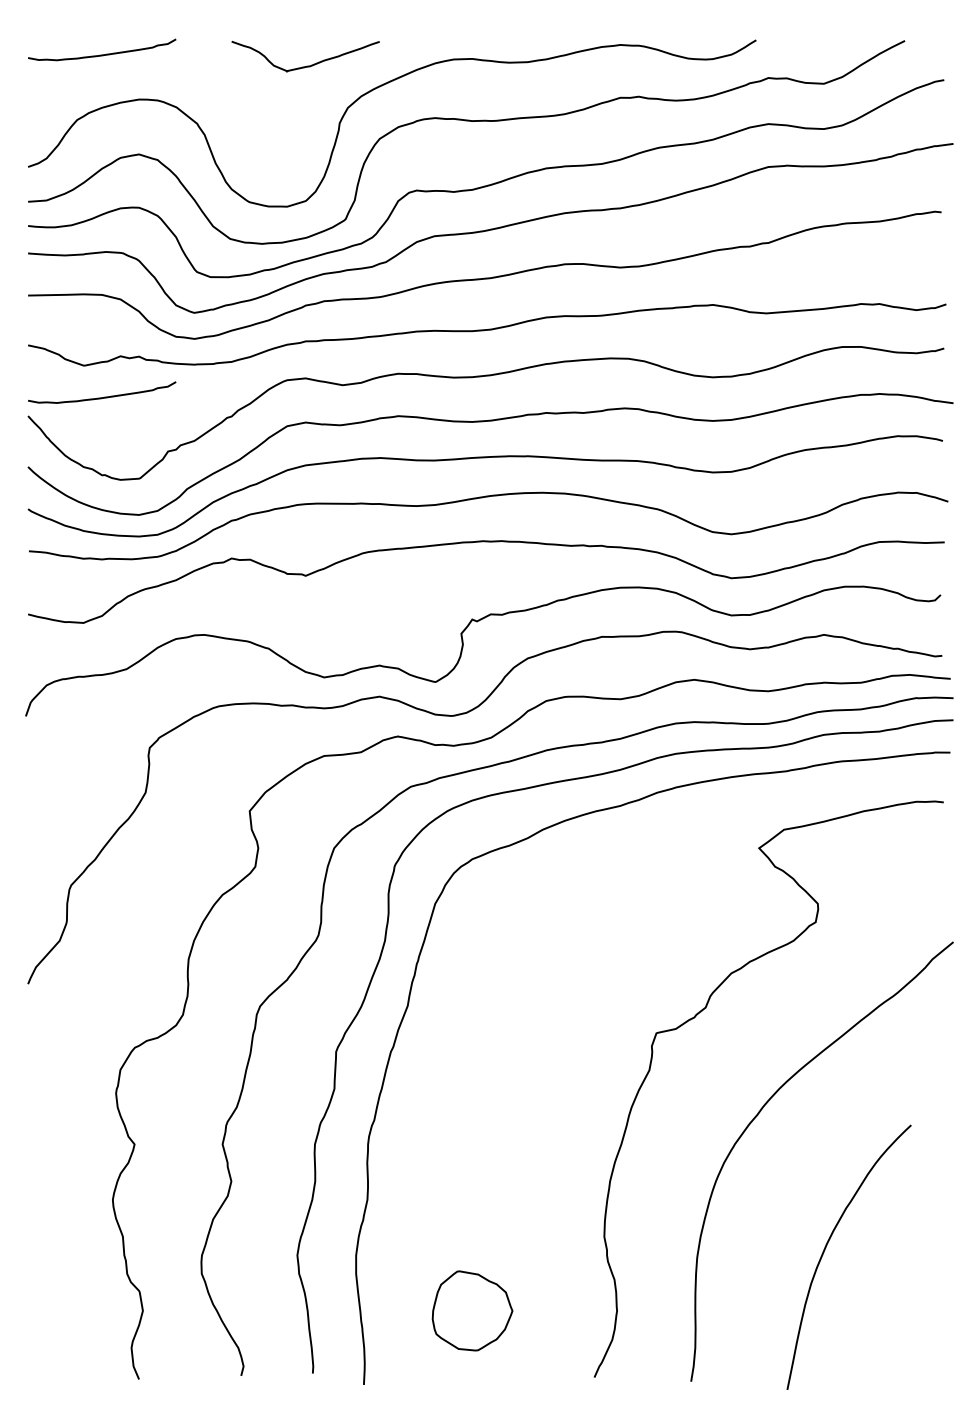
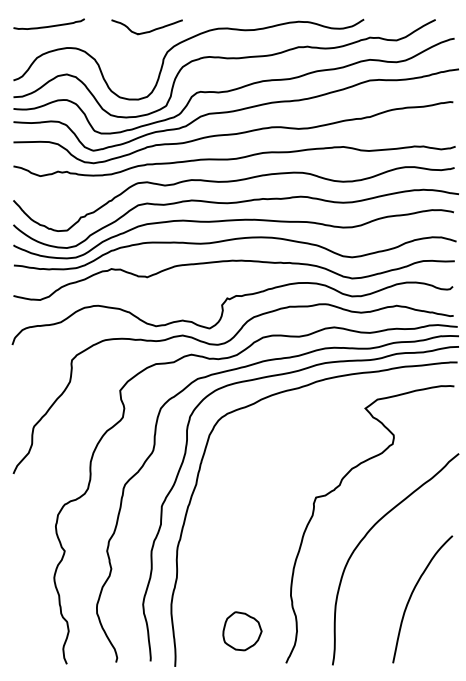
curve: (102, 395) -> (49, 190), removed
curve: (827, 1249) -> (412, 595), moved
part: (472, 1311) -> (242, 631), moved

